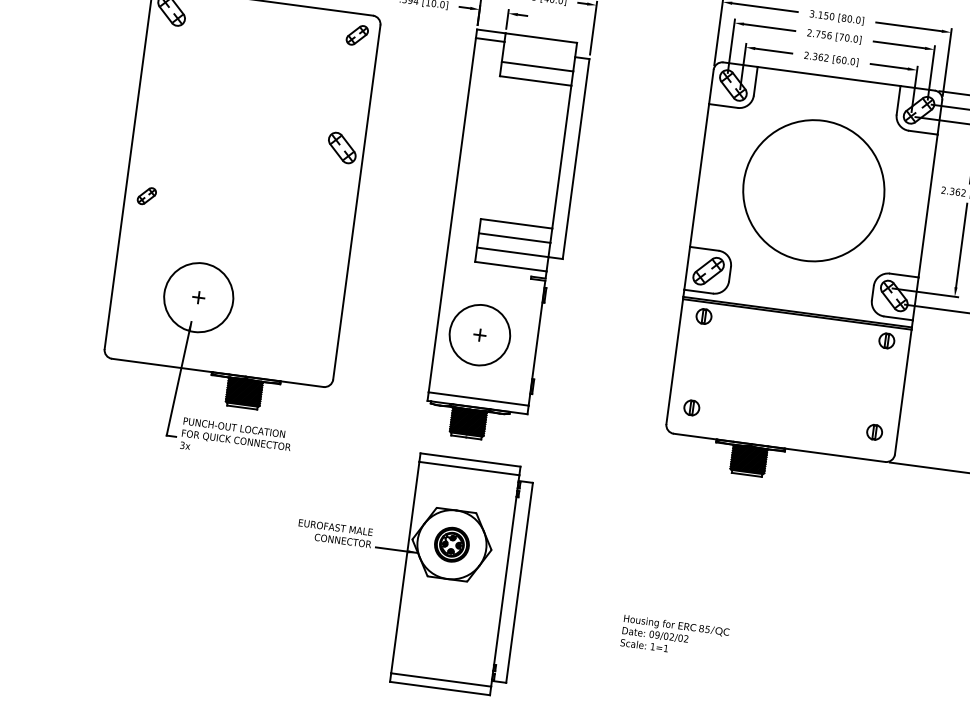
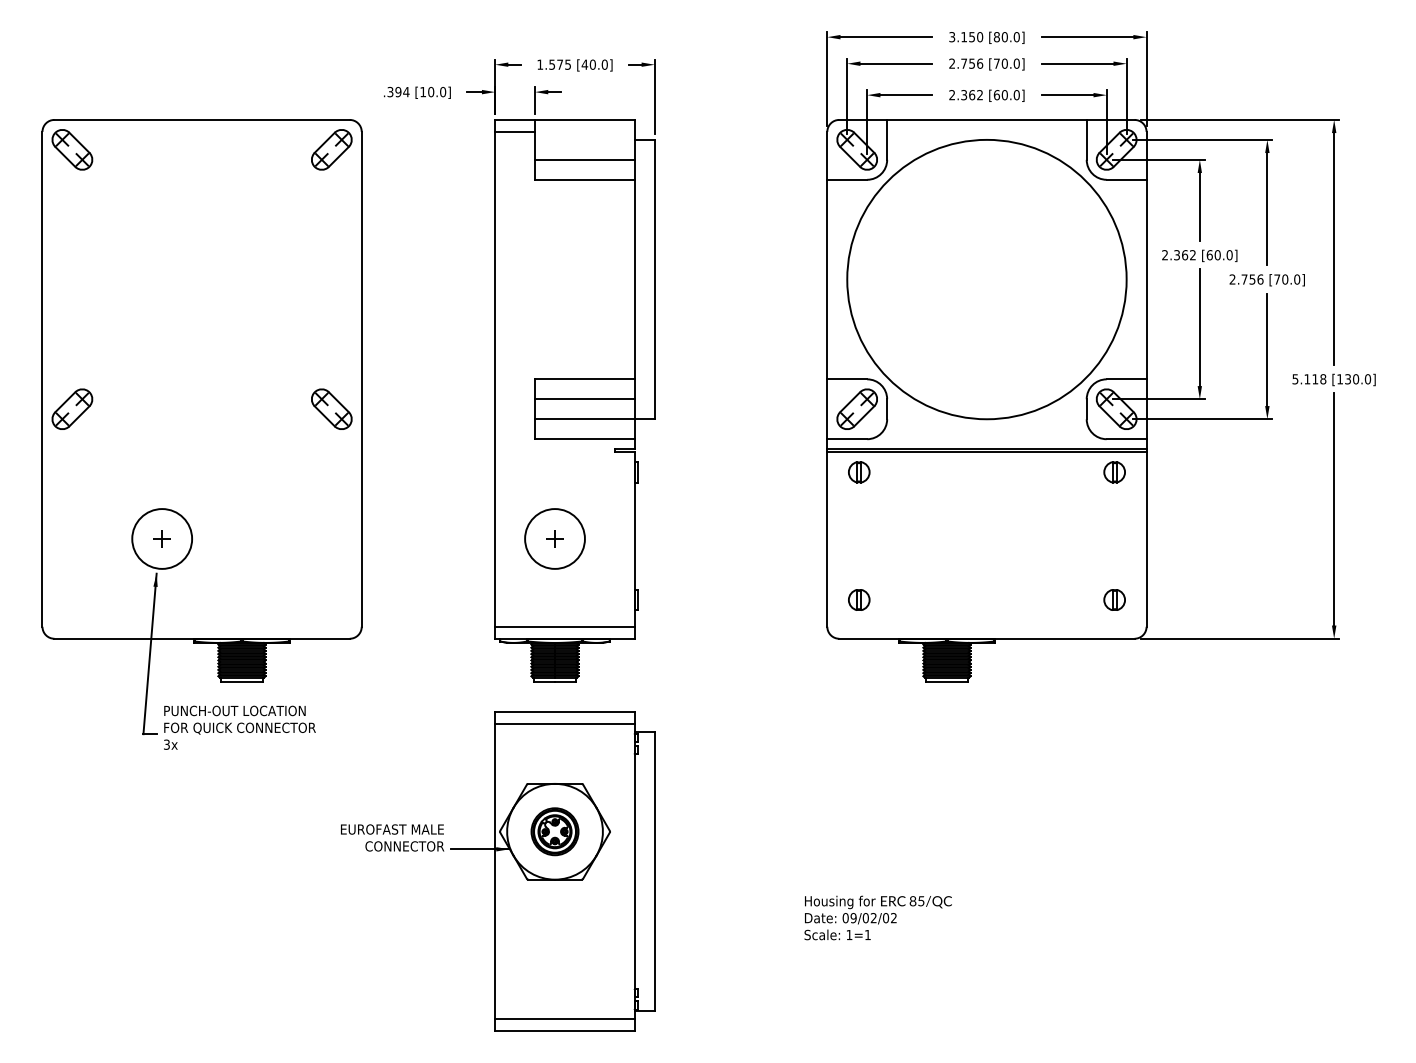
part: (357, 35) -> (331, 149), size x1.43
part: (342, 147) -> (331, 408), moved
circle: (813, 190) -> (986, 279), size x1.43
part: (147, 195) -> (72, 408), size x1.67
circle: (199, 297) -> (162, 538), size x0.62
circle: (479, 334) -> (554, 538), size x0.71

